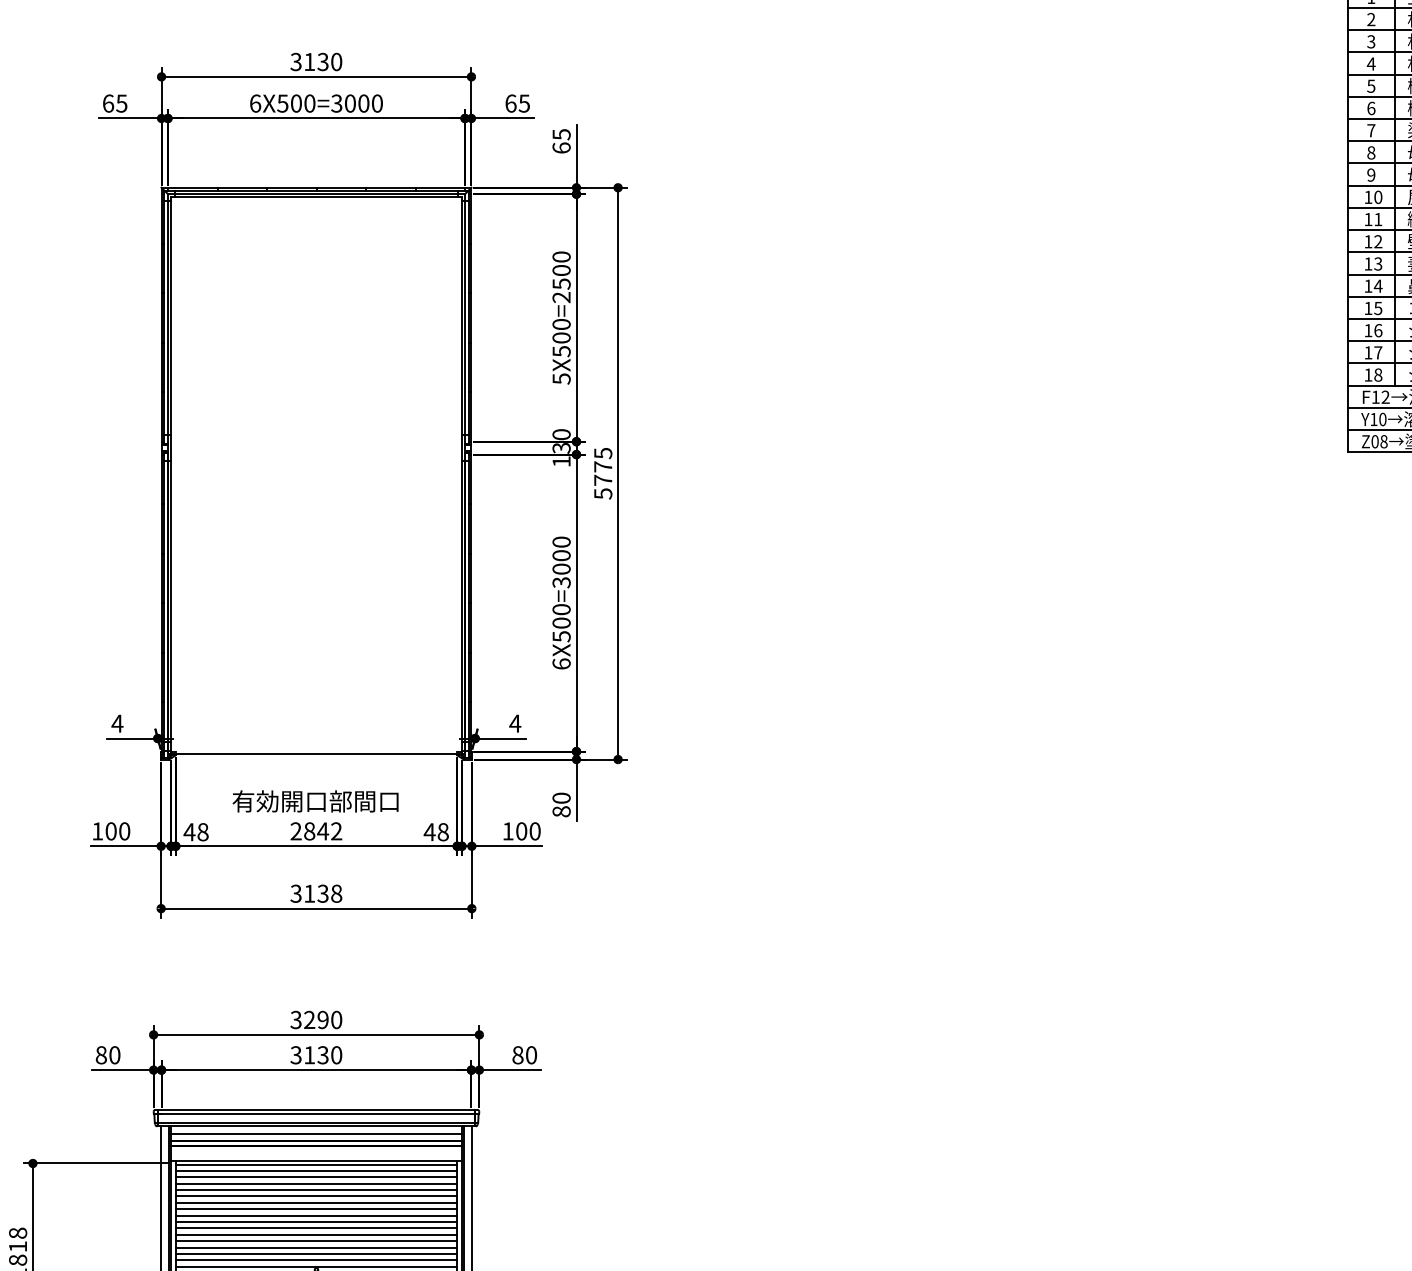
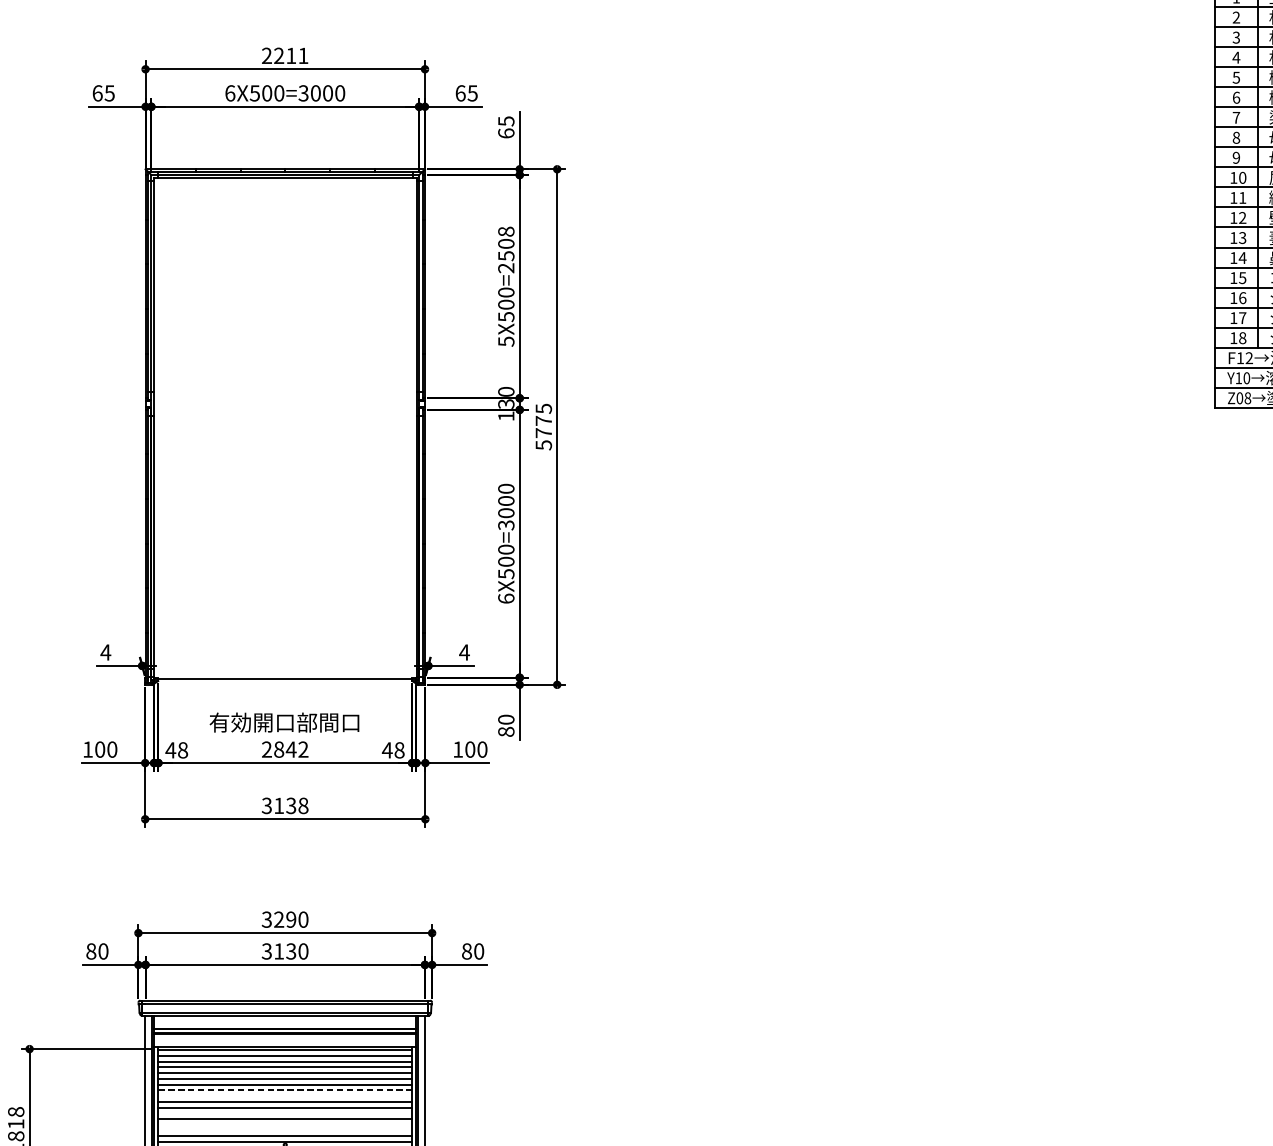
text: (316, 61) -> (285, 55), 3130 -> 2211
text: (561, 256) -> (506, 231), 5X500=2500 -> 5X500=2508
line: (316, 1134) -> (285, 1022), removed
line: (316, 1209) -> (285, 1090), solid -> dashed
line: (316, 1215) -> (285, 1095), removed
line: (316, 1234) -> (285, 1113), removed
line: (316, 1247) -> (285, 1124), removed
line: (316, 1253) -> (285, 1130), removed

